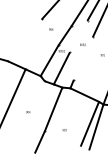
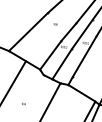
line: (78, 36) -> (82, 34), added
line: (24, 39) -> (28, 31), added
line: (83, 58) -> (84, 56), added

